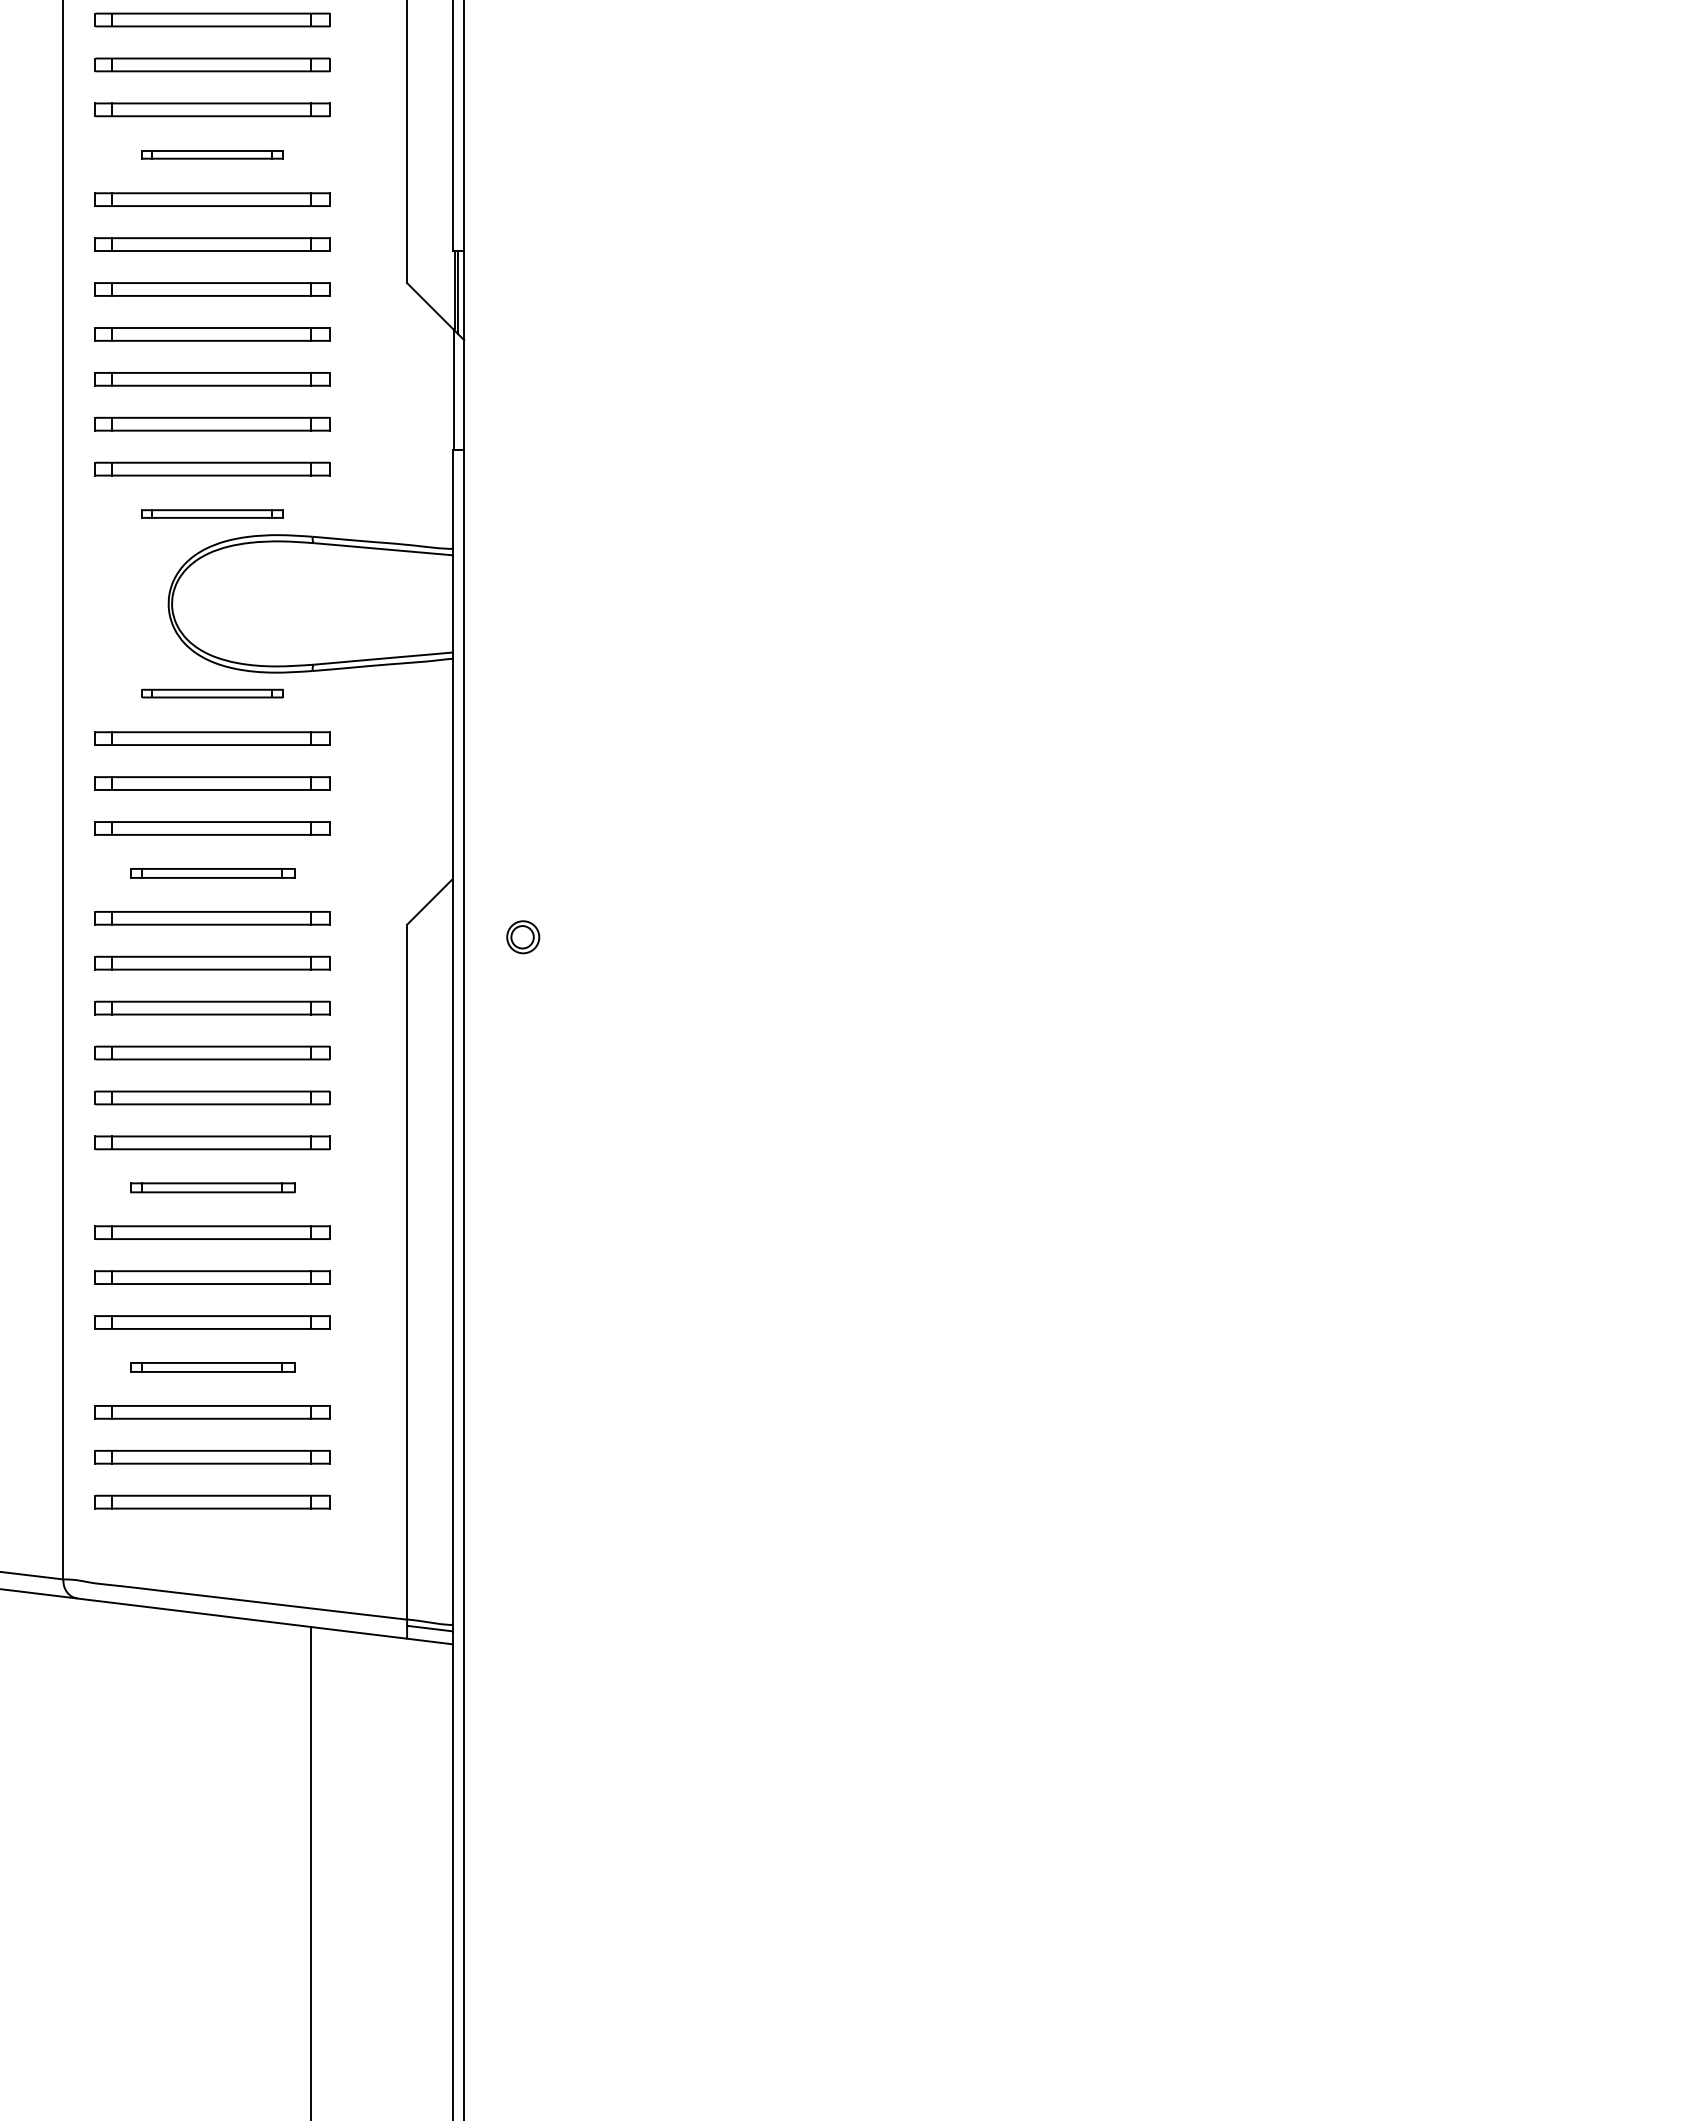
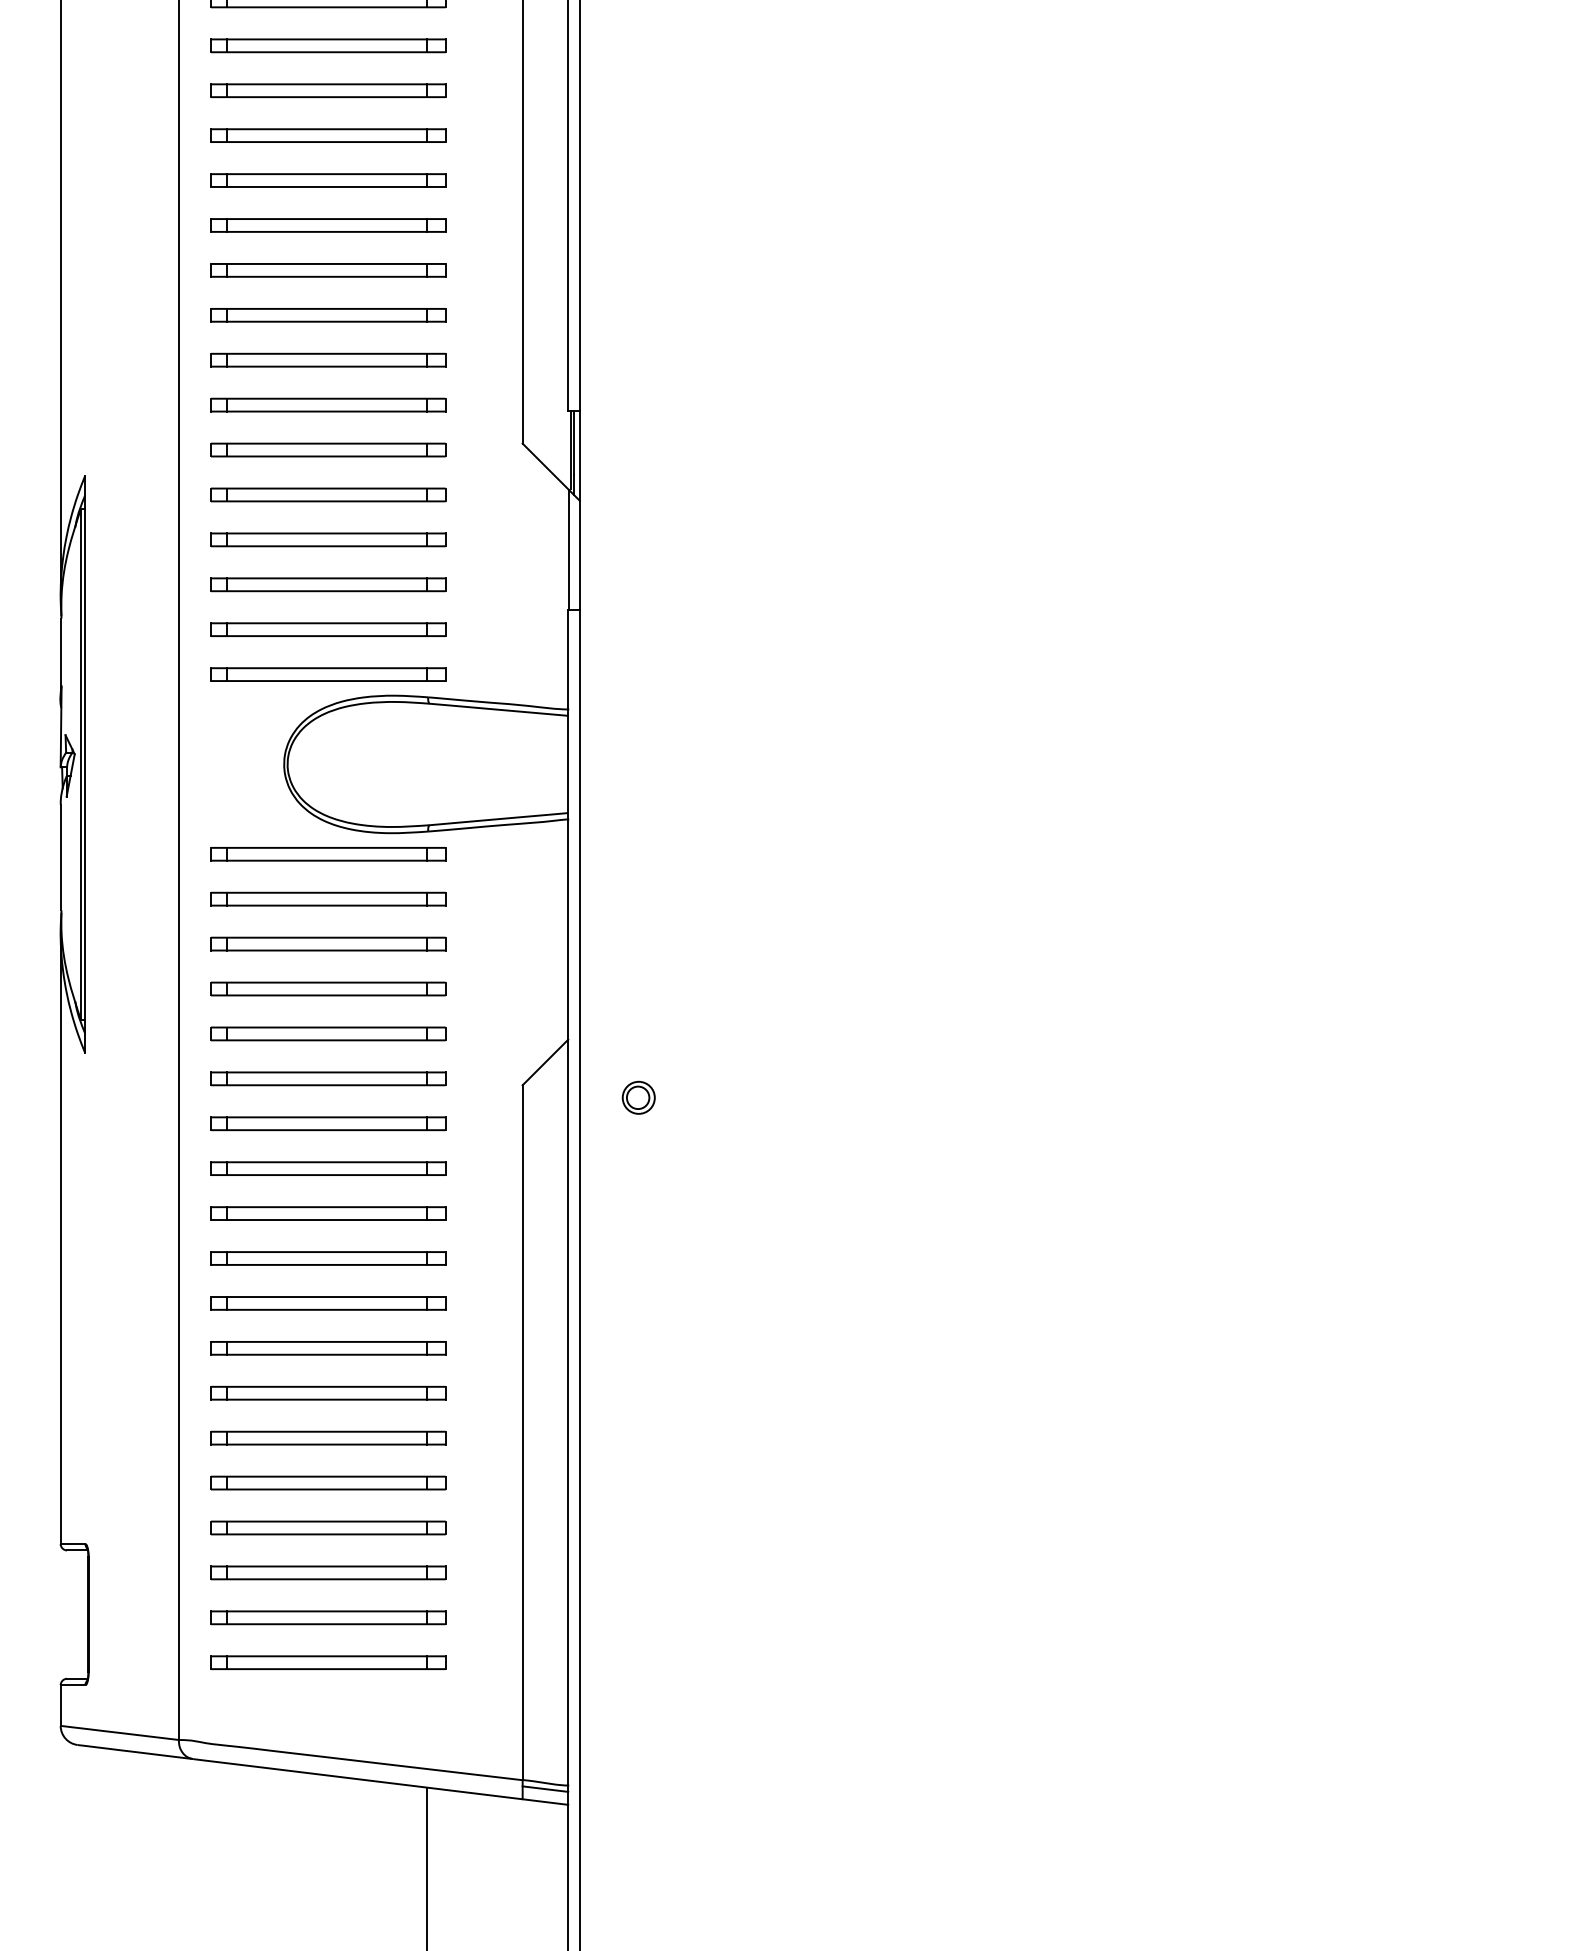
part: (212, 154) -> (328, 315), size x1.67
part: (212, 513) -> (328, 674), size x1.67
part: (212, 693) -> (328, 854), size x1.67
part: (212, 873) -> (328, 1034), size x1.43
part: (212, 1187) -> (328, 1348), size x1.43
part: (212, 1367) -> (328, 1528), size x1.43

